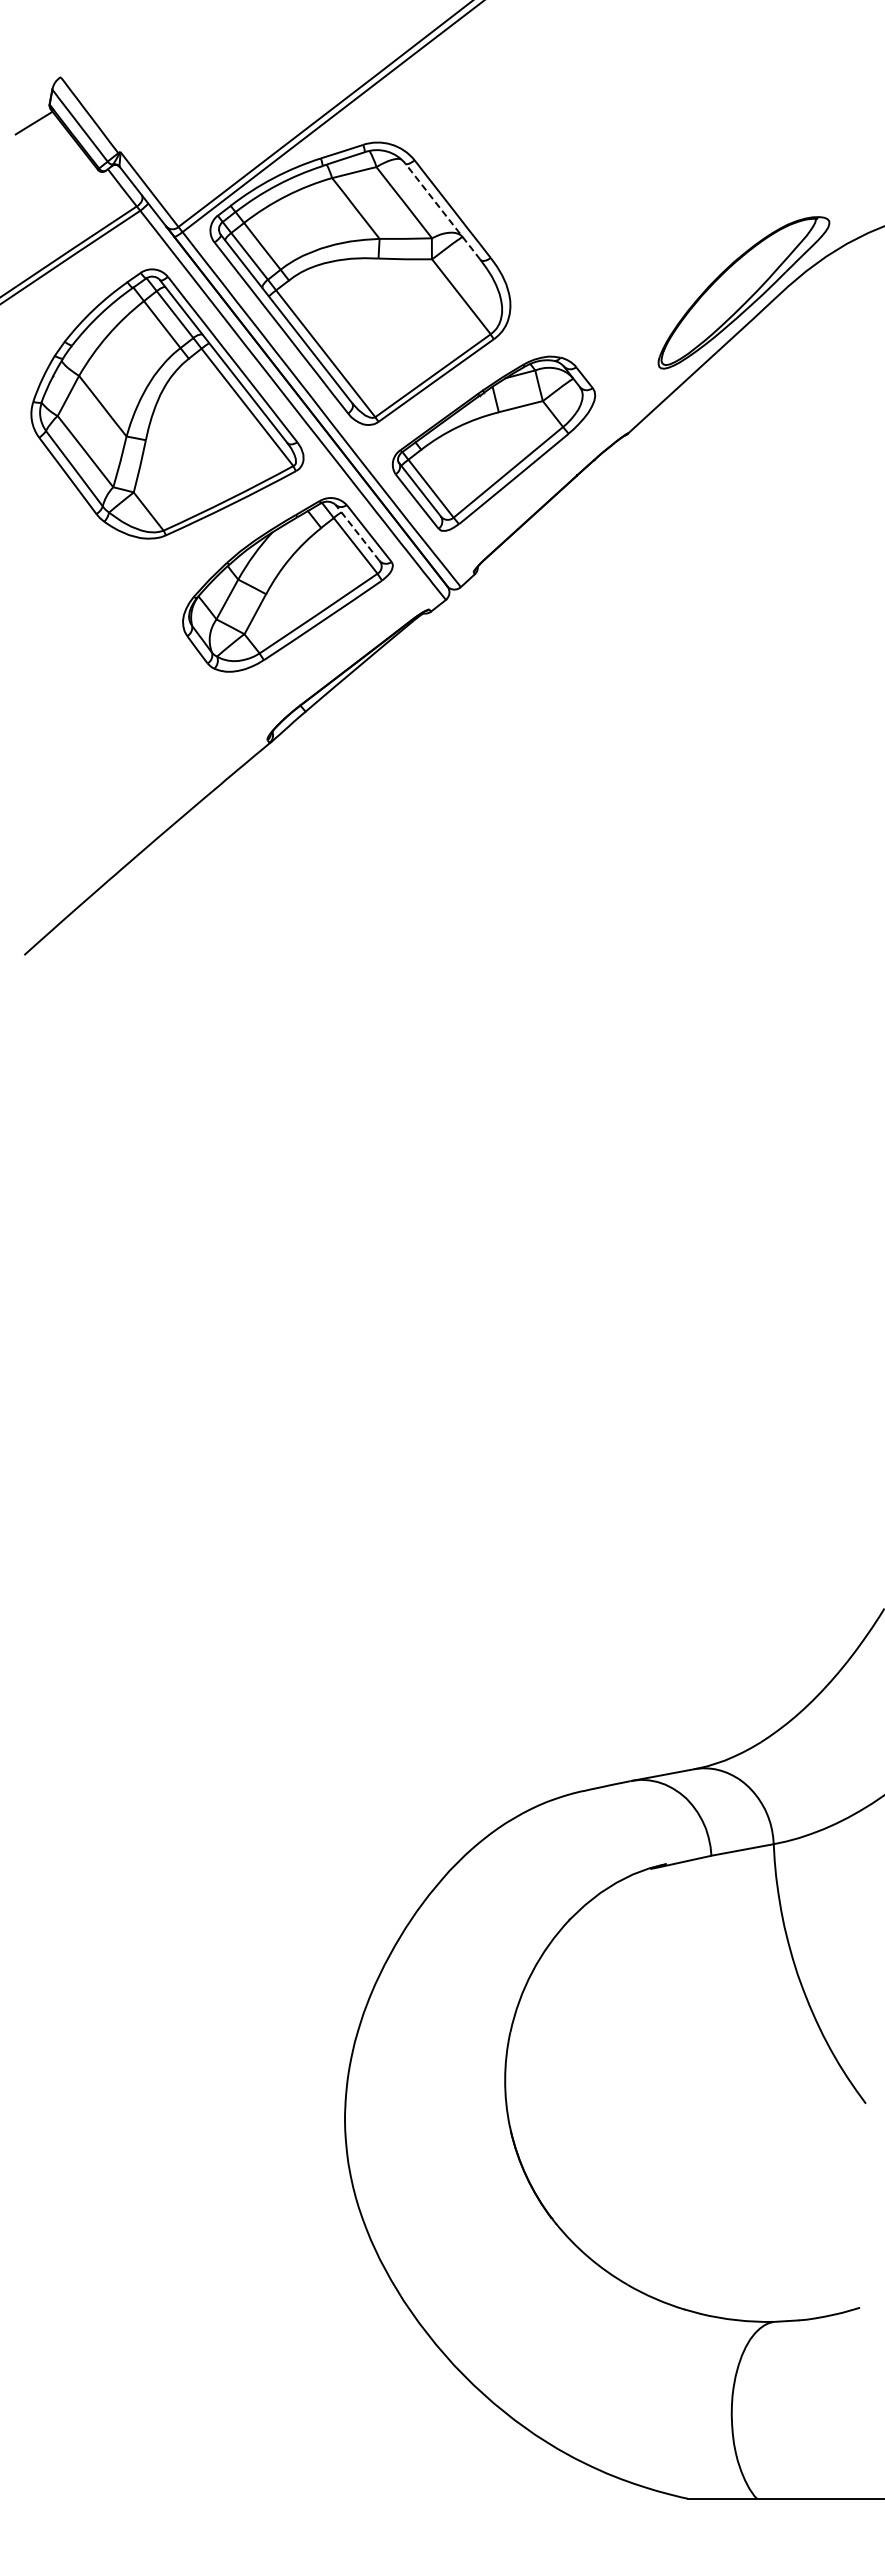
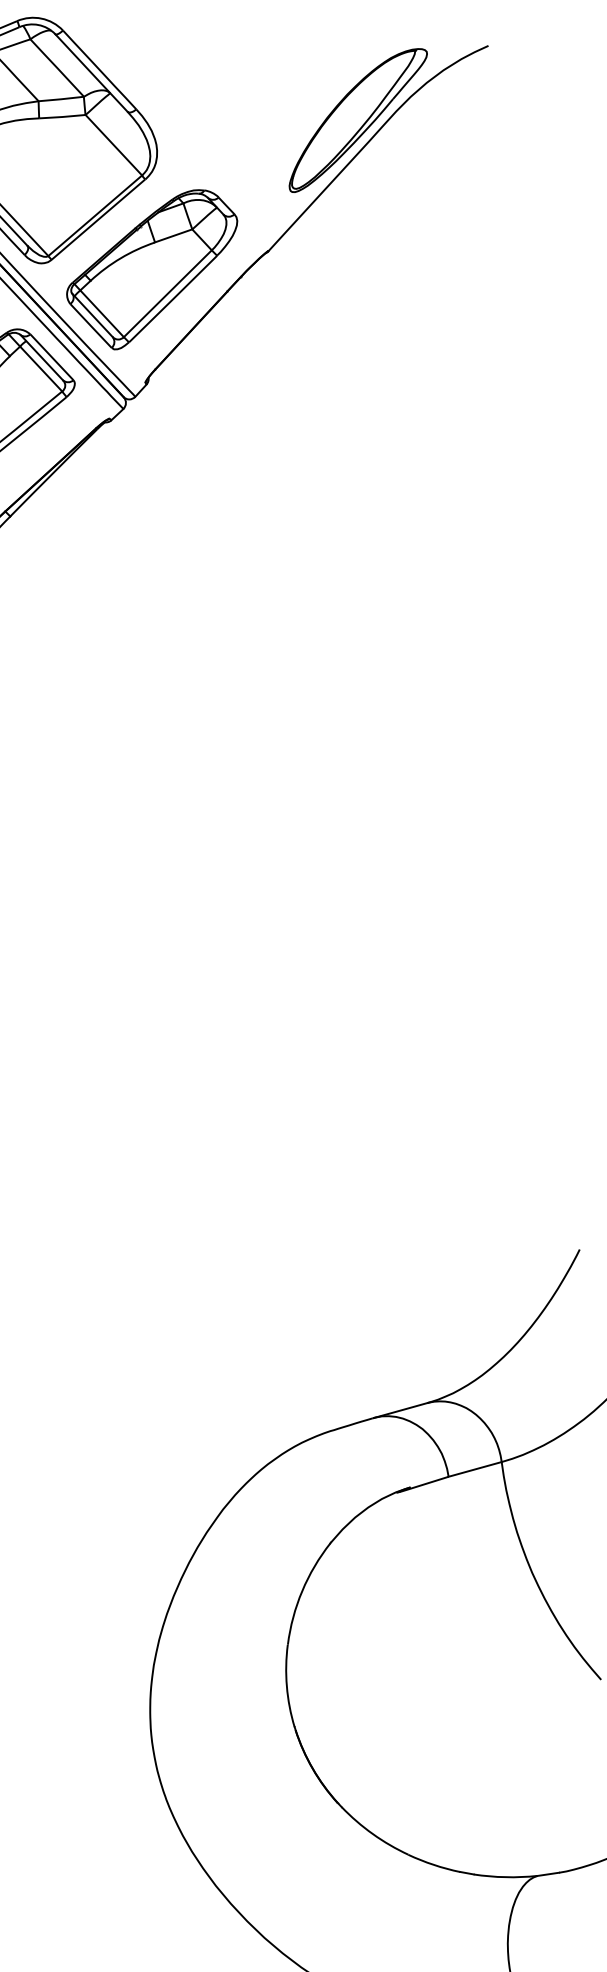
line: (442, 211) -> (91, 72), dashed -> solid
line: (357, 532) -> (41, 357), dashed -> solid

